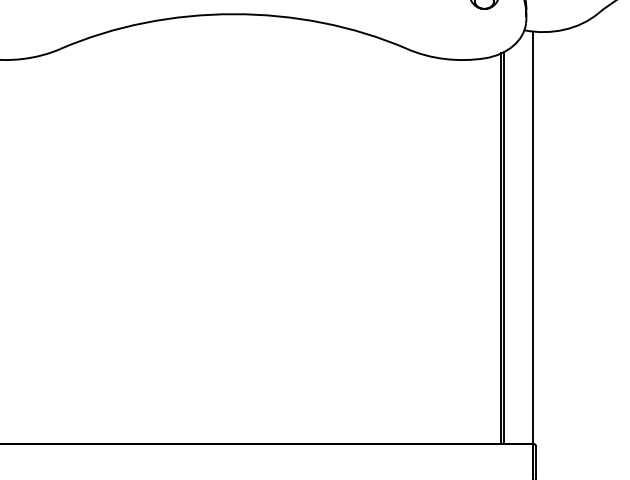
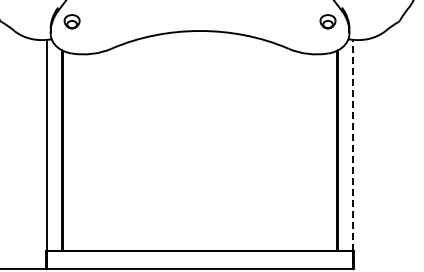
line: (532, 236) -> (352, 144), solid -> dashed

